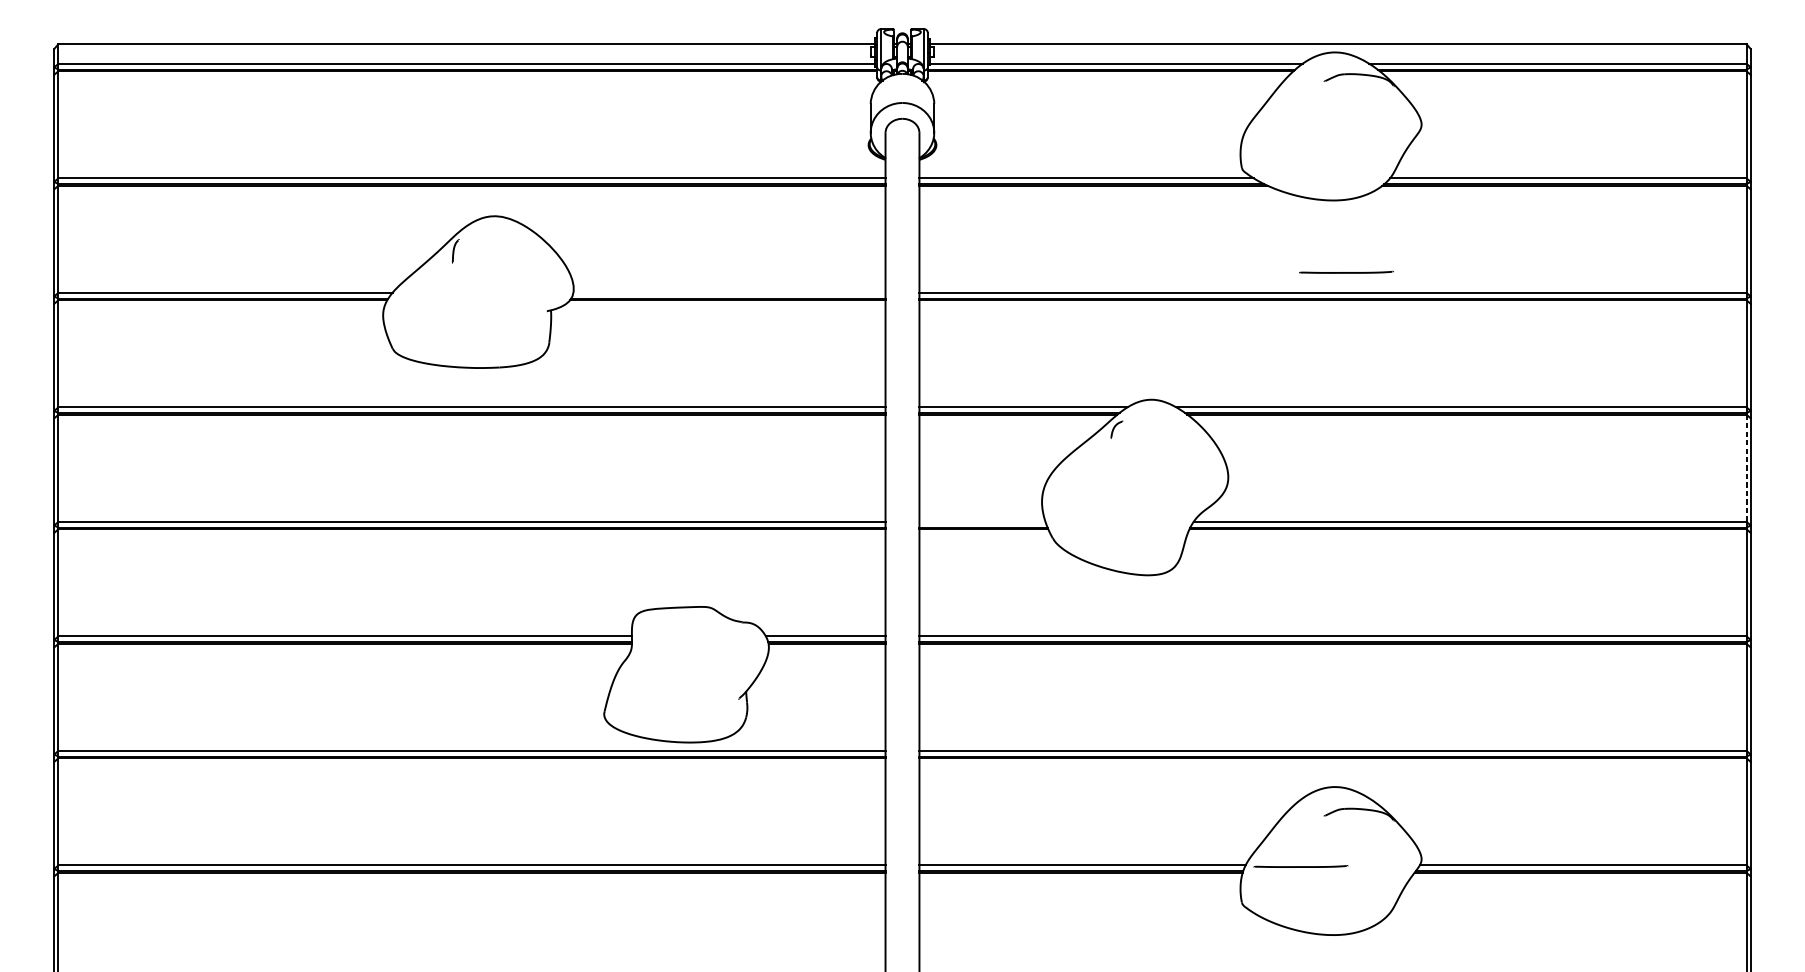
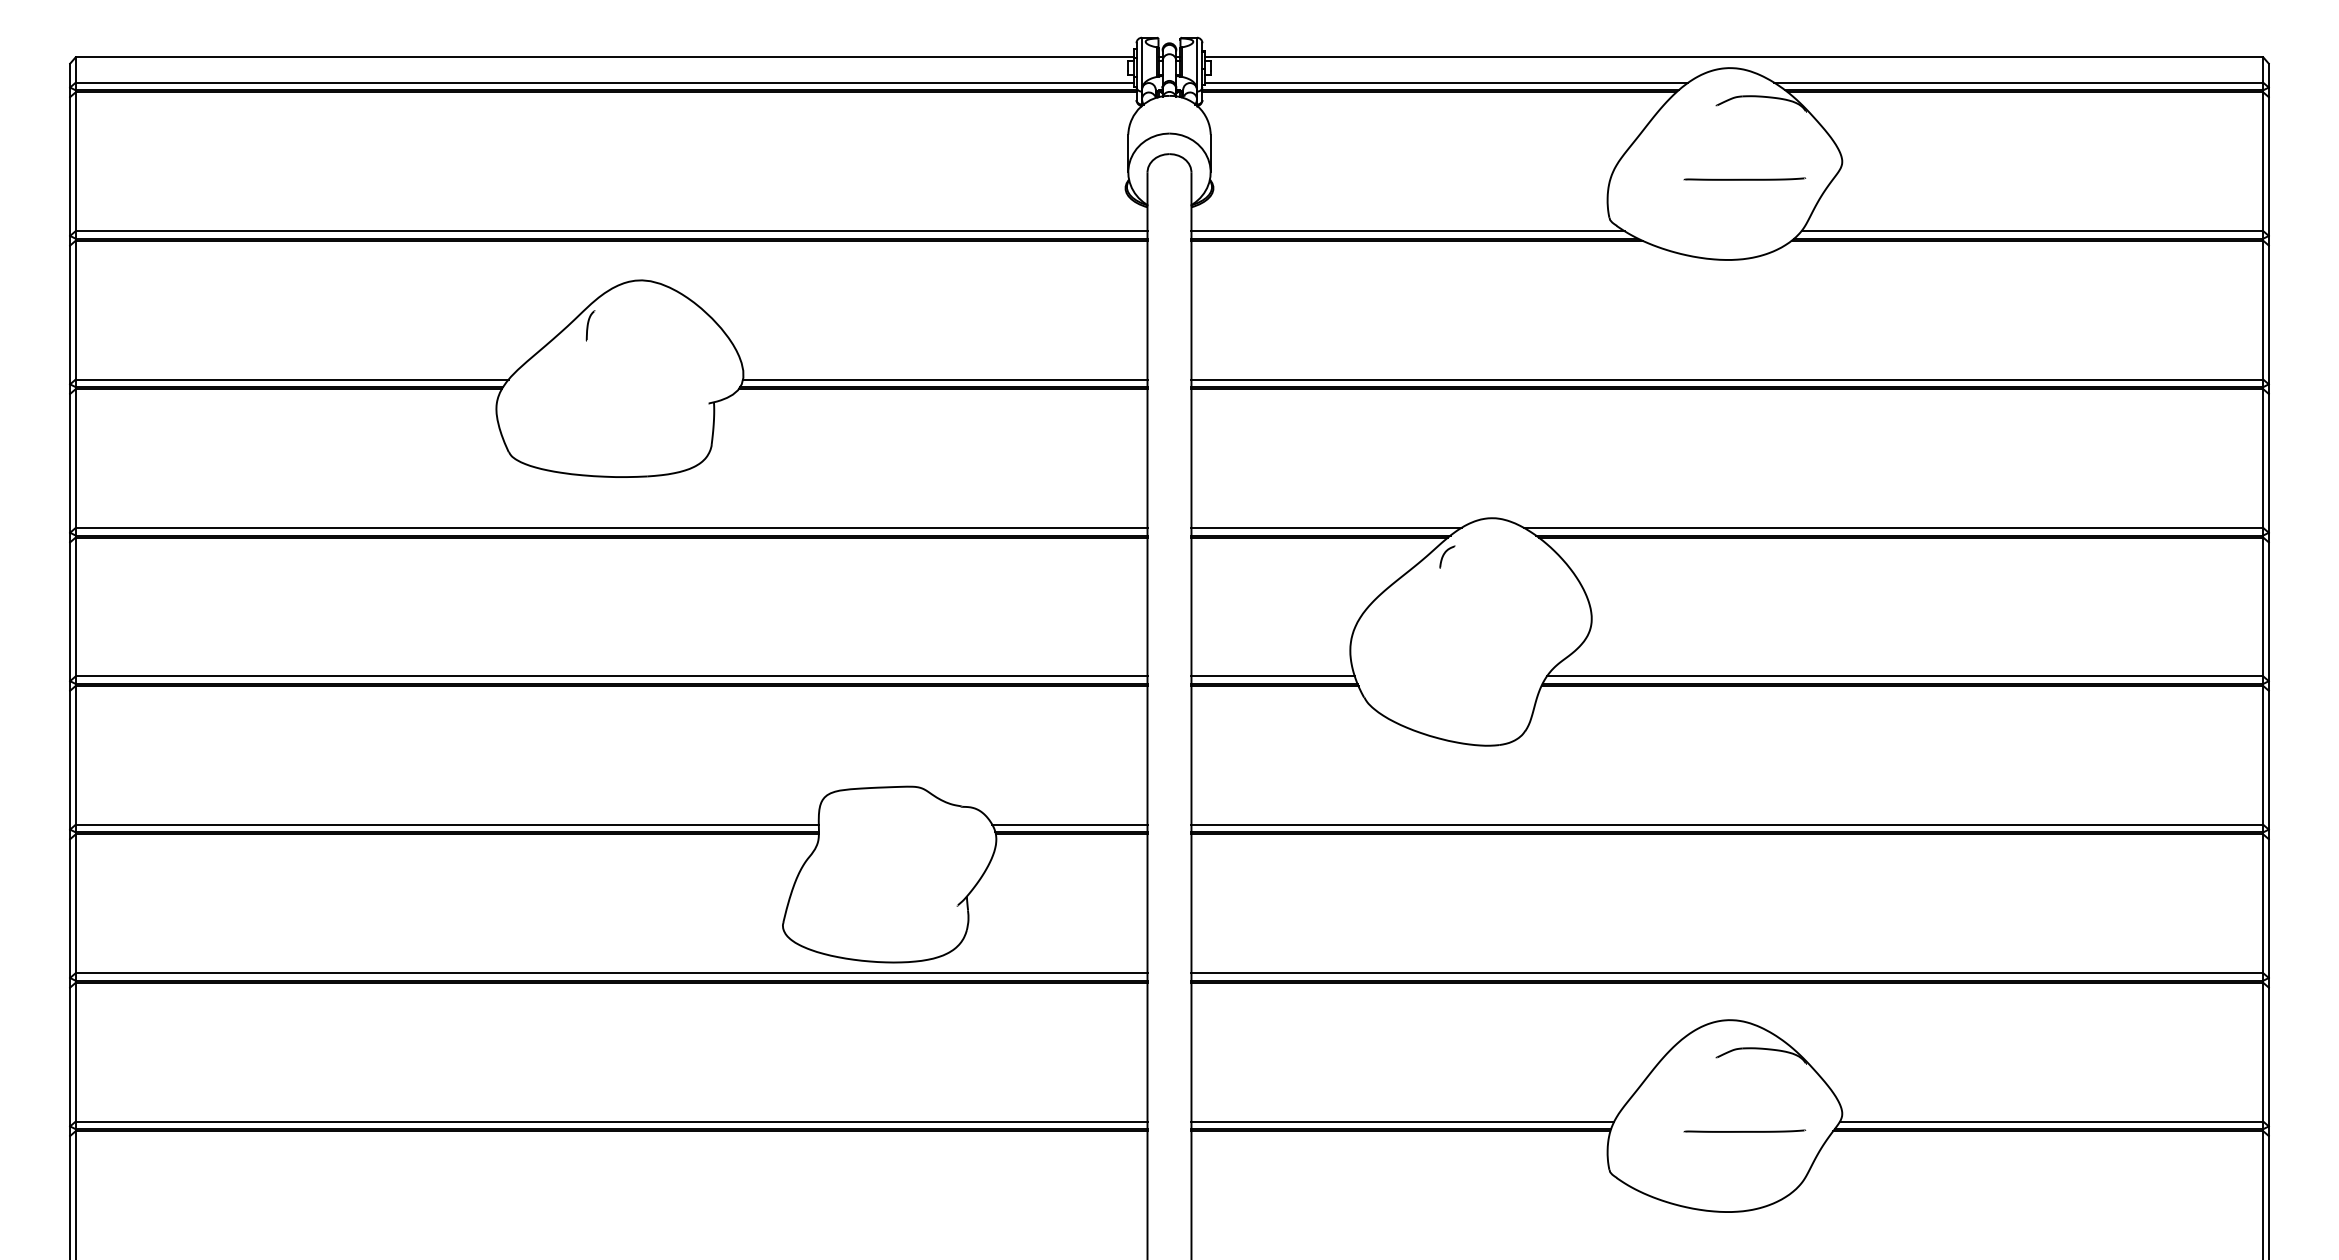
line: (1346, 271) -> (1744, 178), moved
line: (728, 292) -> (944, 379), added
line: (1746, 467) -> (2263, 606), dashed -> solid
line: (981, 521) -> (1272, 676), added
line: (1300, 866) -> (1744, 1131), moved

